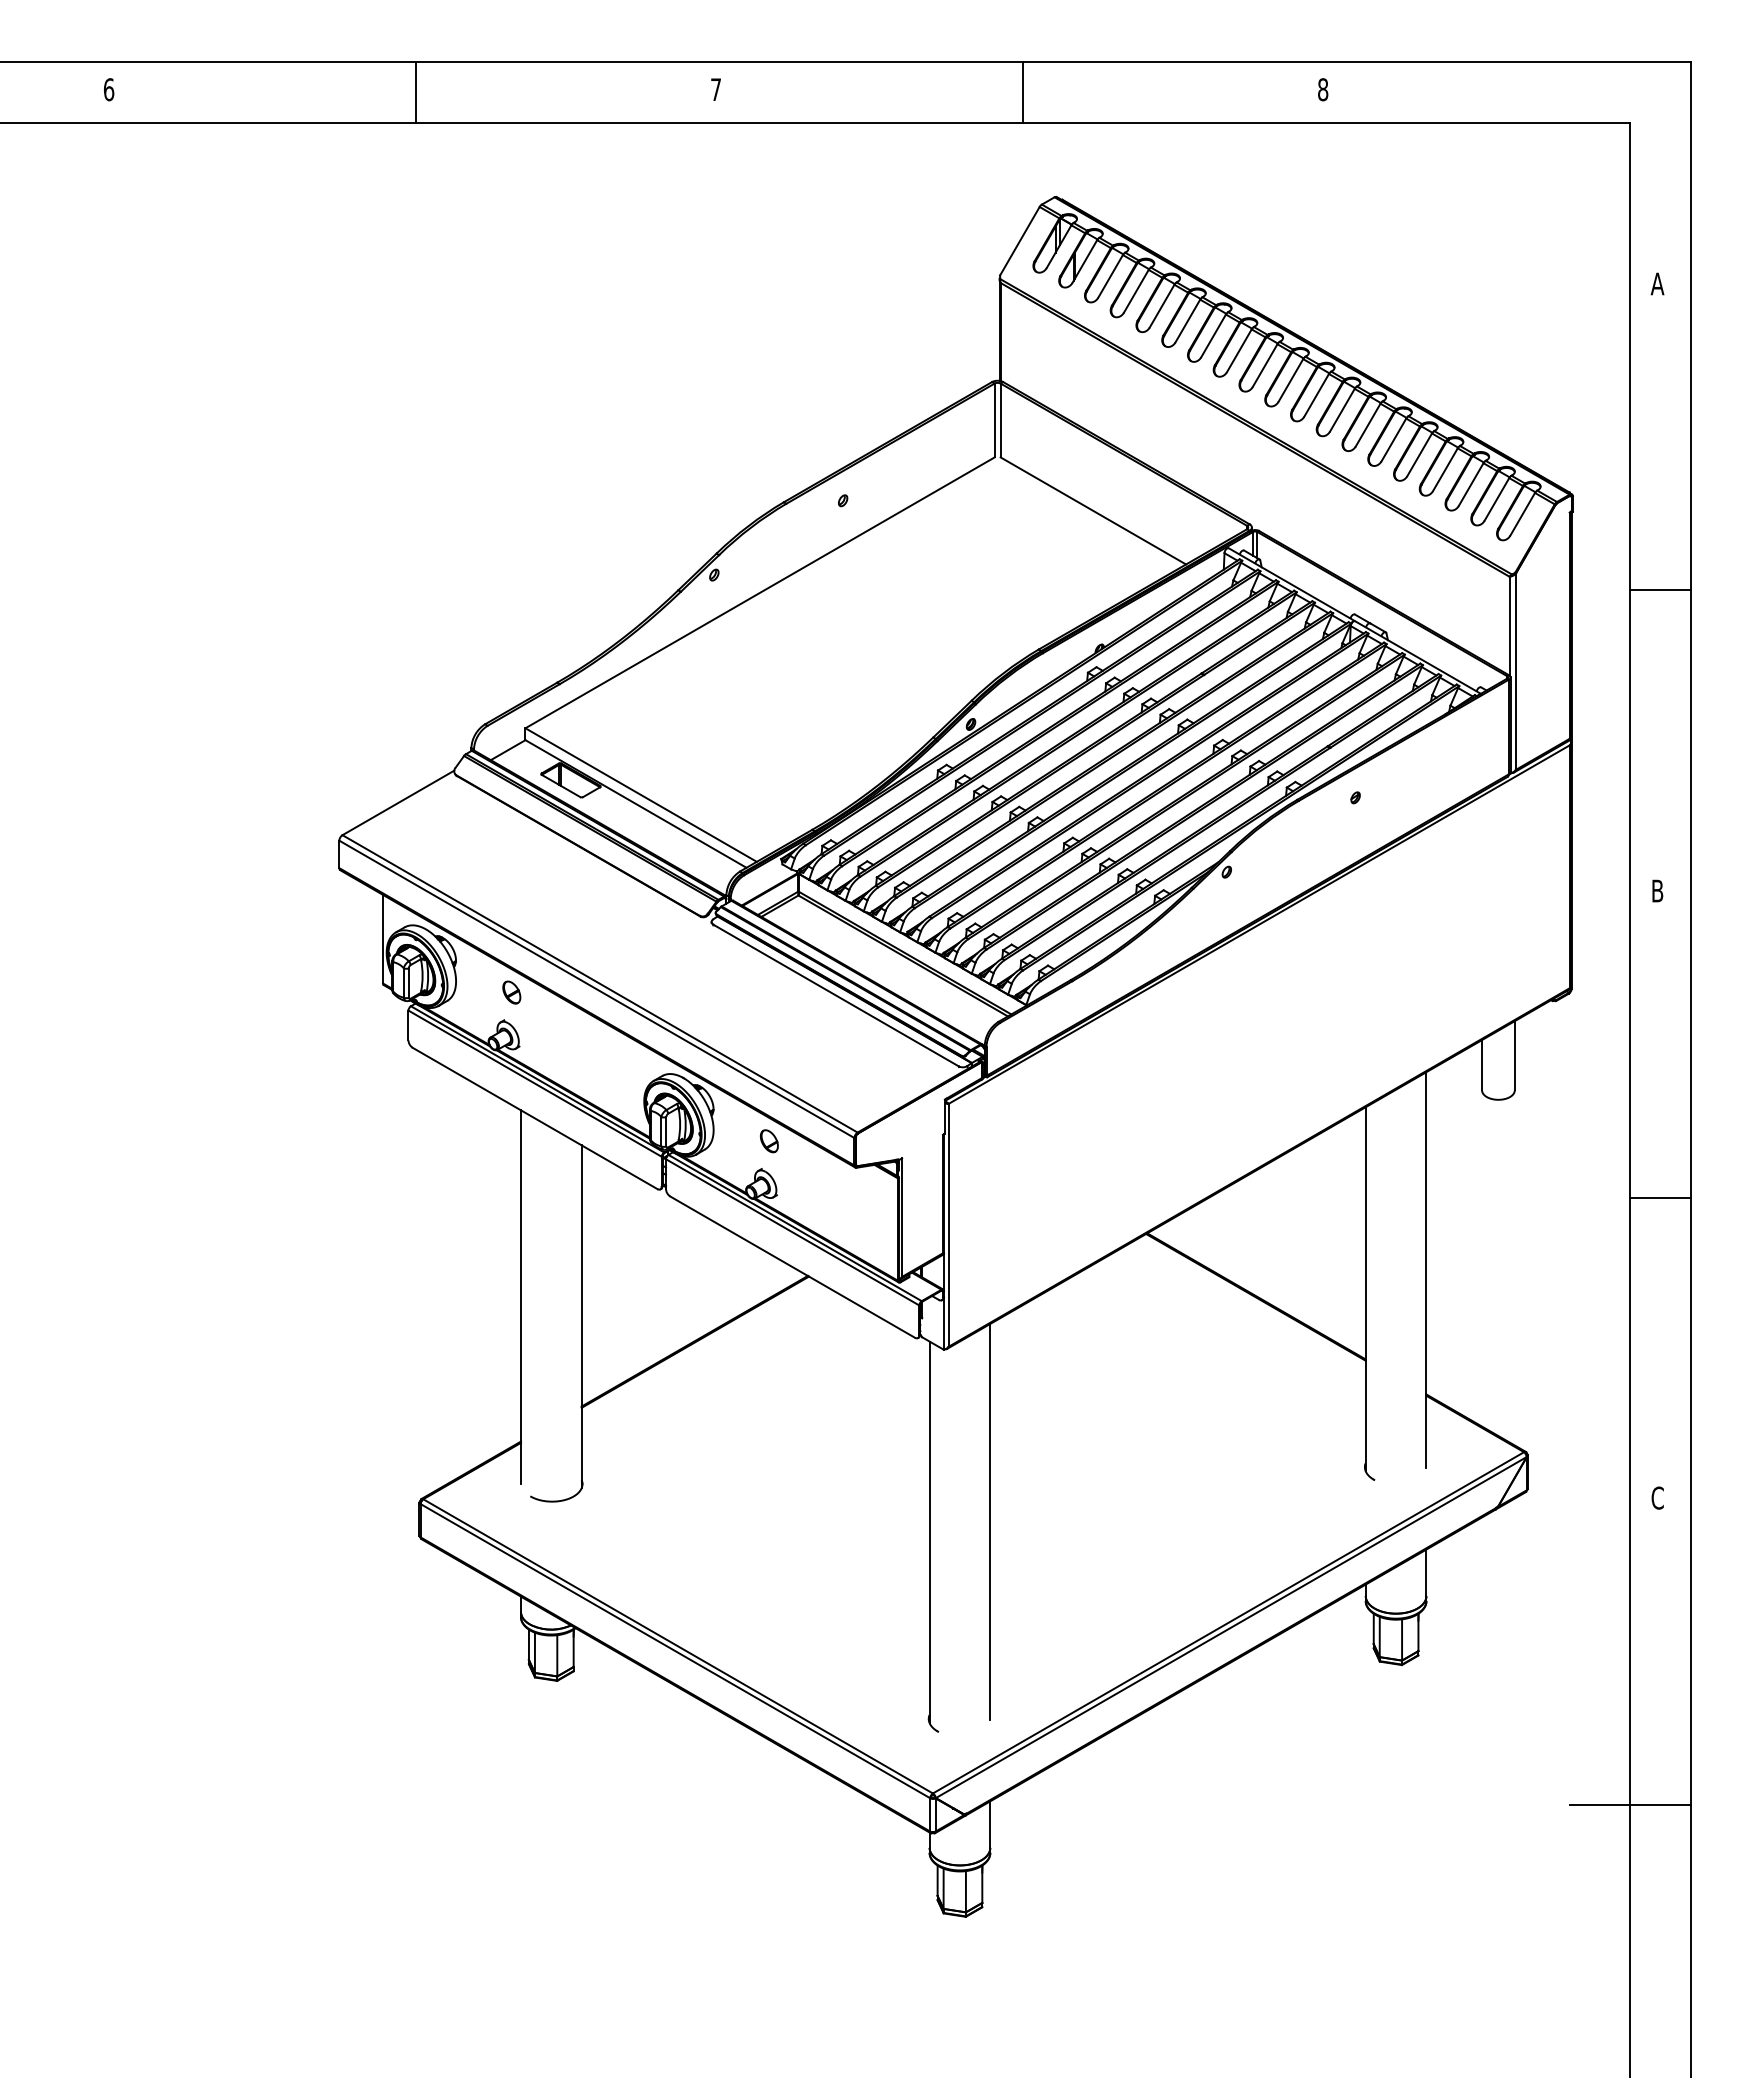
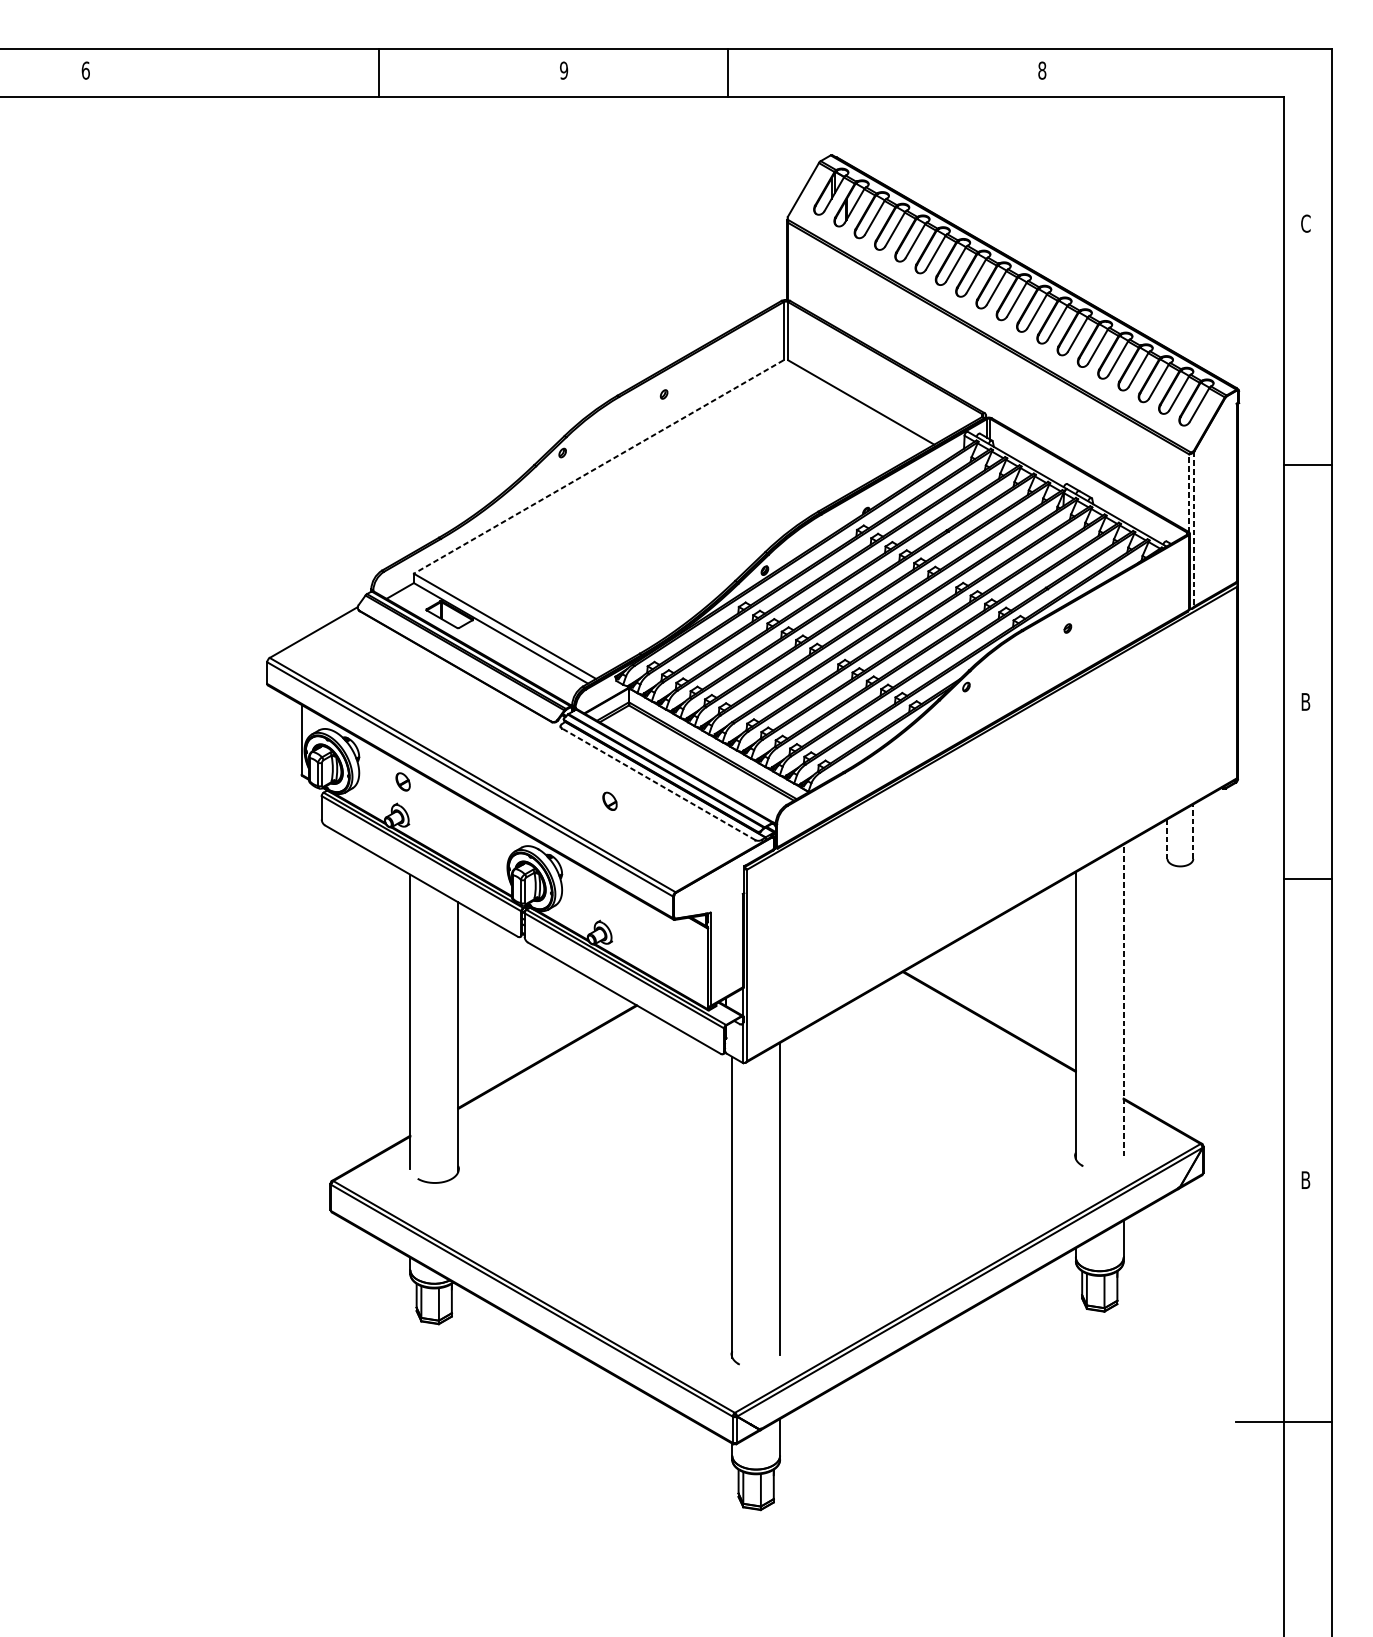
text: (715, 89) -> (563, 70), 7 -> 9
line: (416, 92) -> (379, 72), moved
line: (1023, 92) -> (728, 72), moved
text: (1657, 283) -> (1305, 223), A -> C
line: (760, 592) -> (599, 466), solid -> dashed
line: (1509, 625) -> (1189, 492), solid -> dashed
line: (1515, 672) -> (1193, 529), solid -> dashed
line: (836, 995) -> (658, 784), solid -> dashed
line: (1514, 1055) -> (1193, 831), solid -> dashed
line: (1482, 1065) -> (1167, 839), solid -> dashed
part: (769, 1141) -> (610, 801), moved
line: (1660, 1197) -> (1308, 878), moved
line: (1426, 1269) -> (1123, 1000), solid -> dashed
text: (1657, 1497) -> (1305, 1179), C -> B

